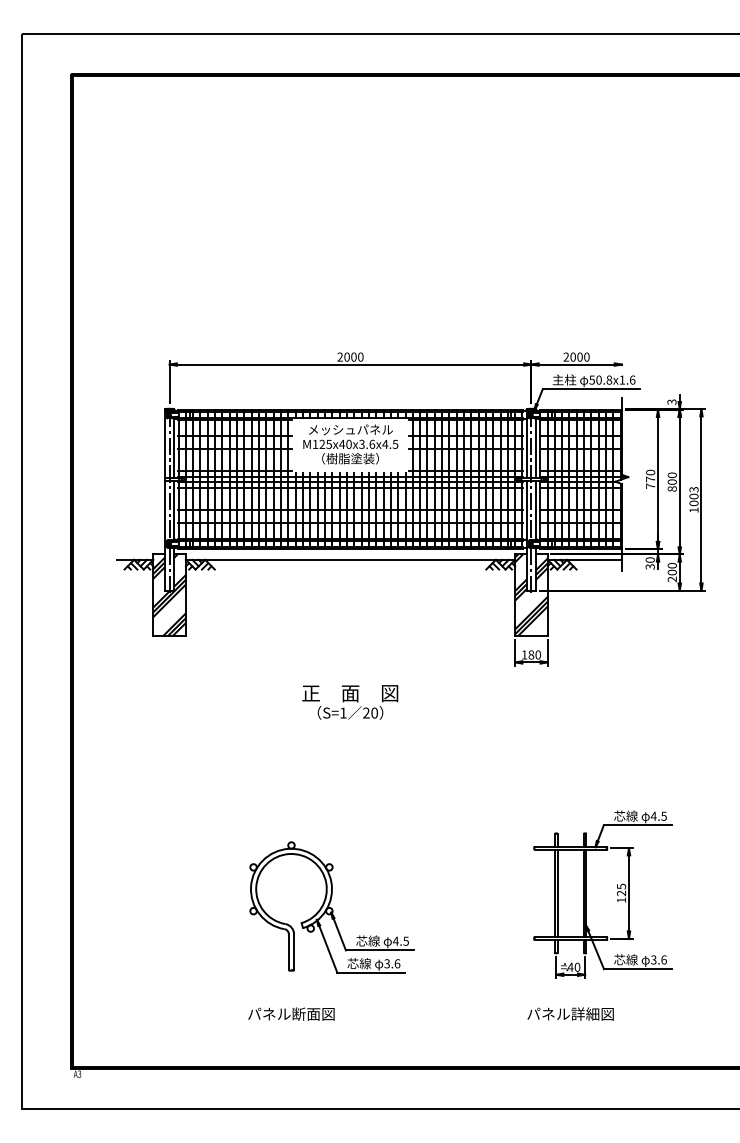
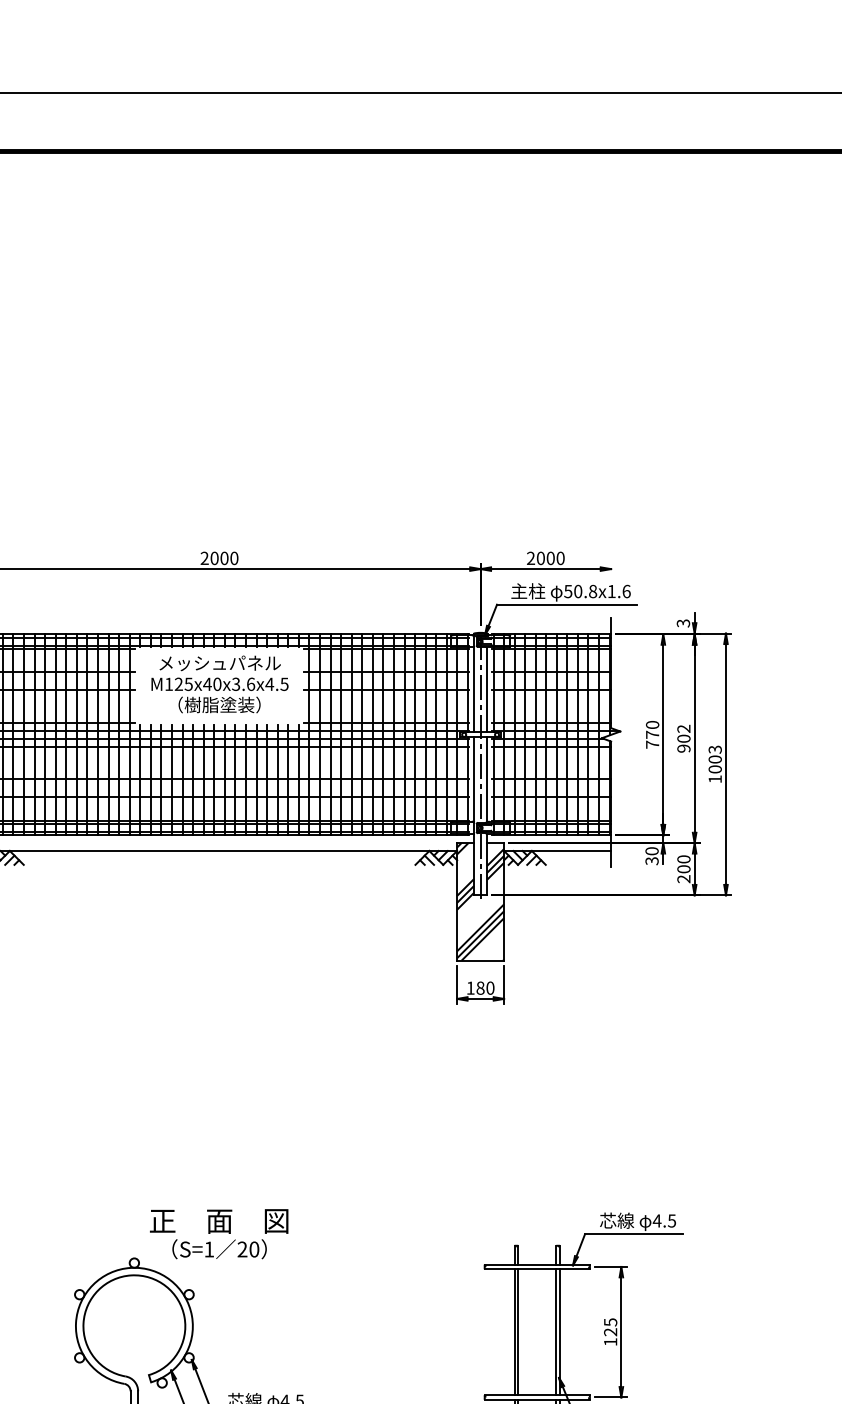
text: (671, 481) -> (682, 737), 800 -> 902
text: (350, 702) -> (219, 1234), moved

